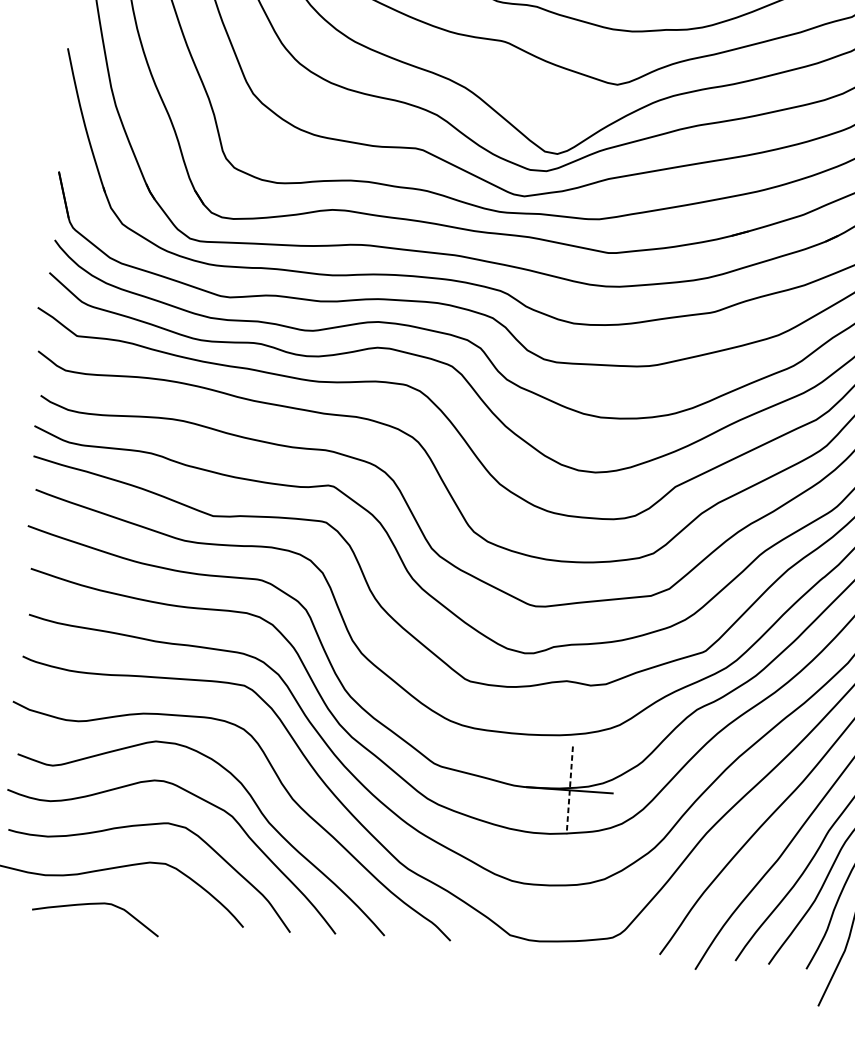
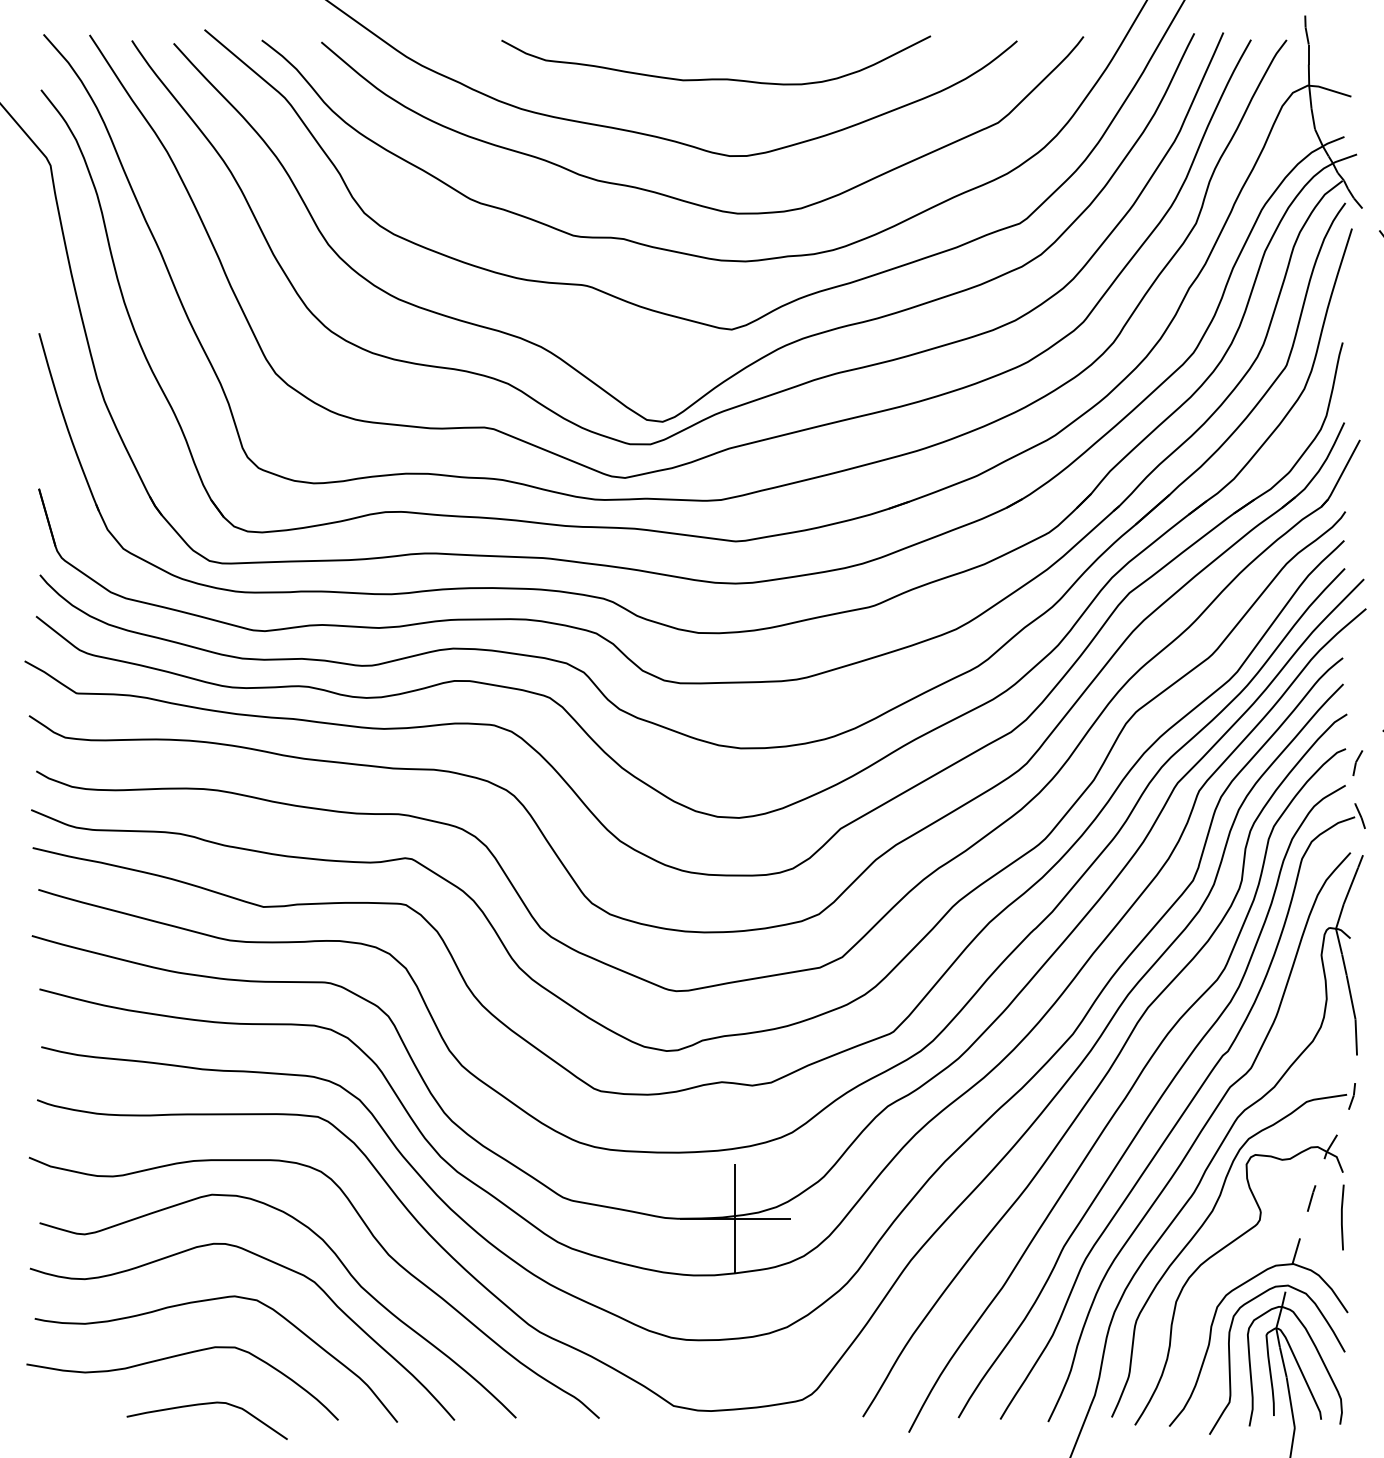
line: (569, 790) -> (735, 1219), dashed -> solid
curve: (96, 904) -> (206, 1404), moved

